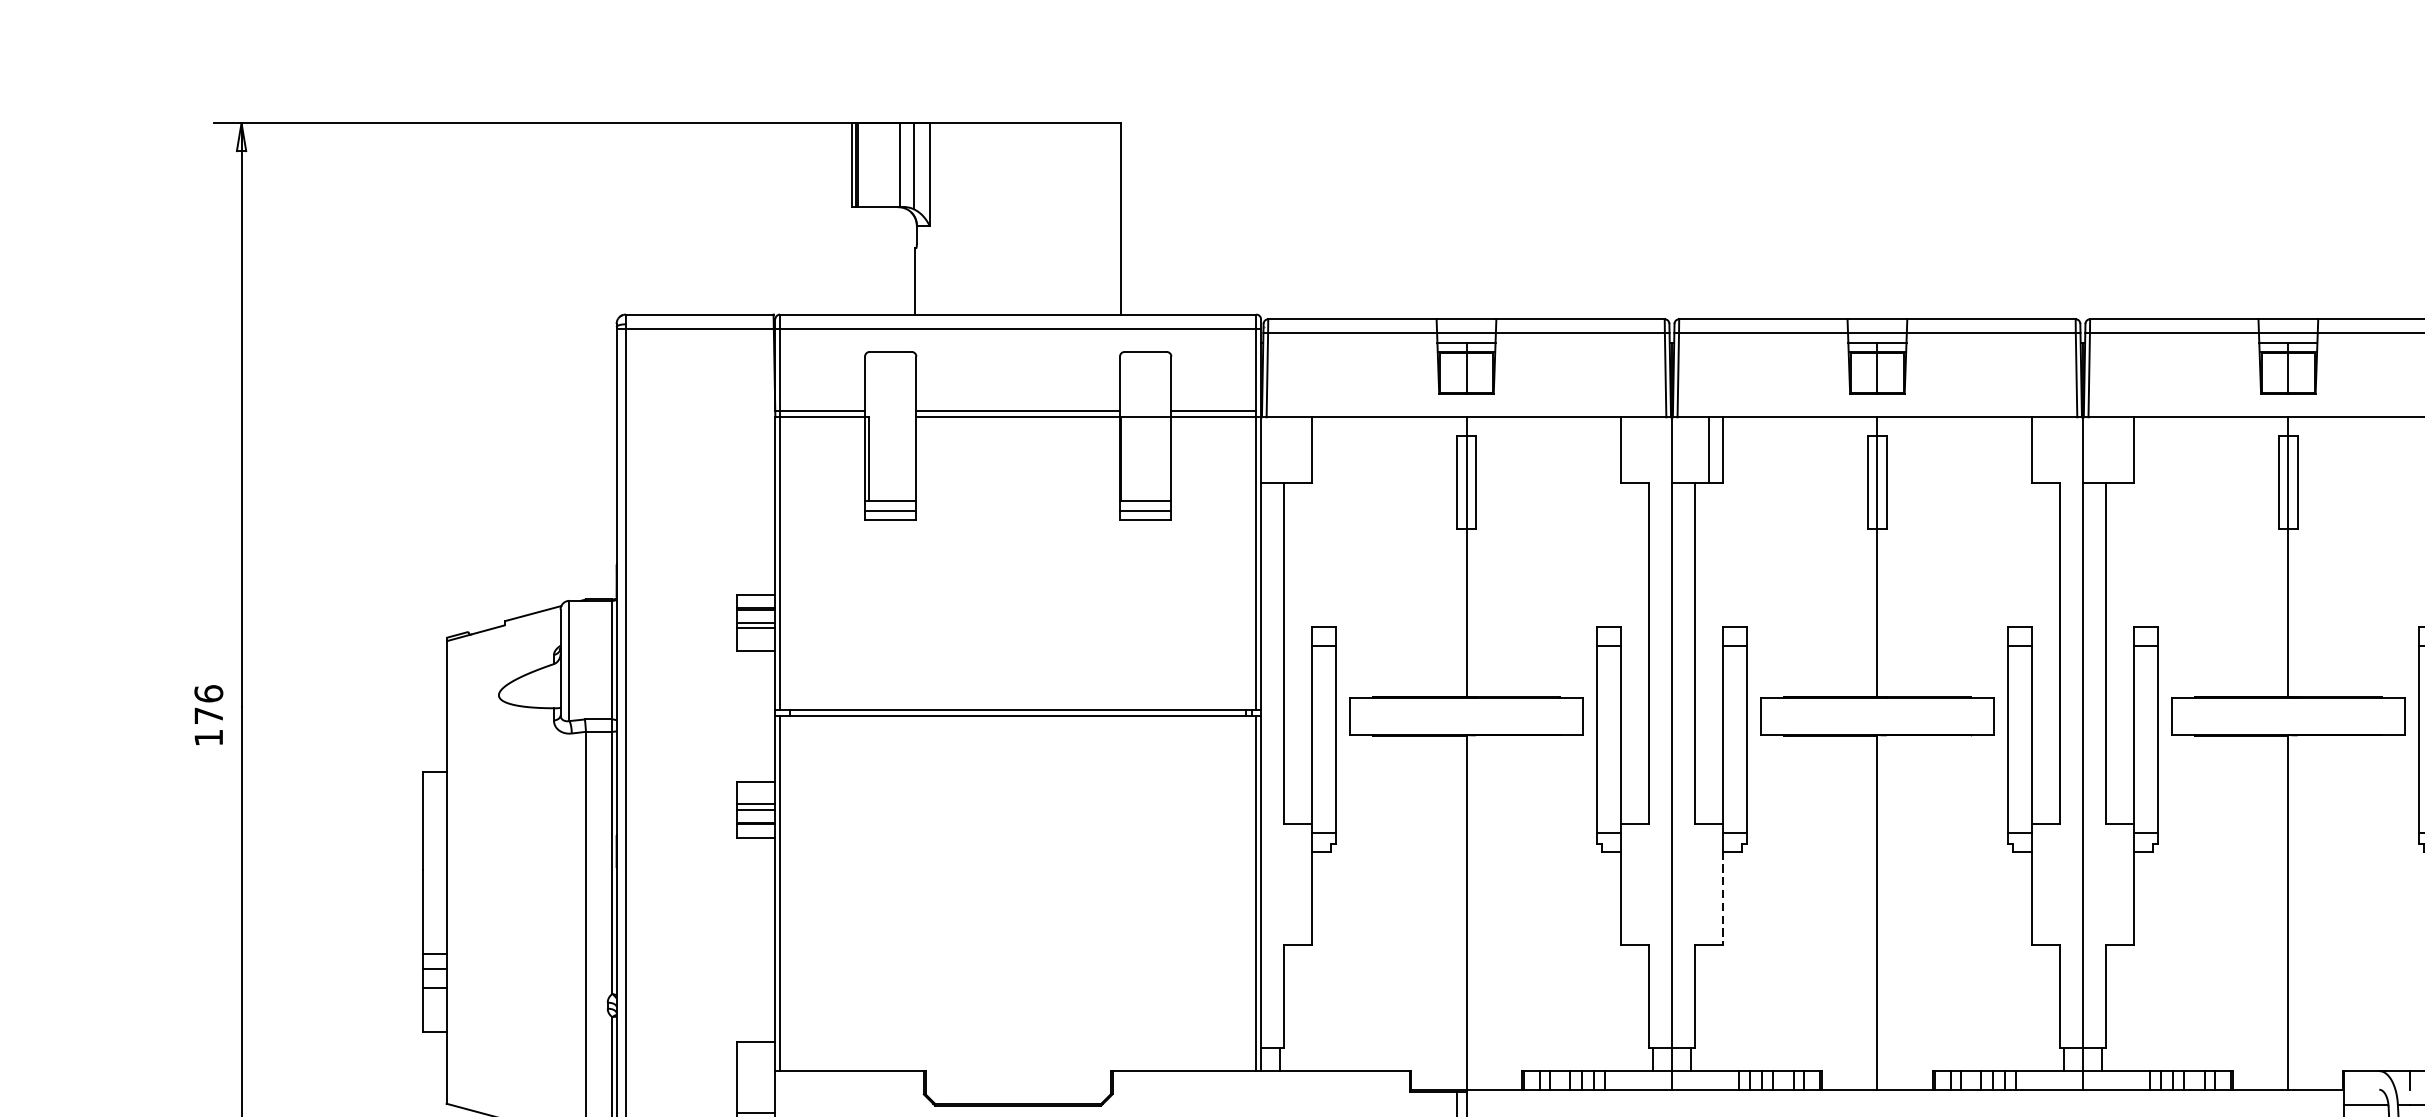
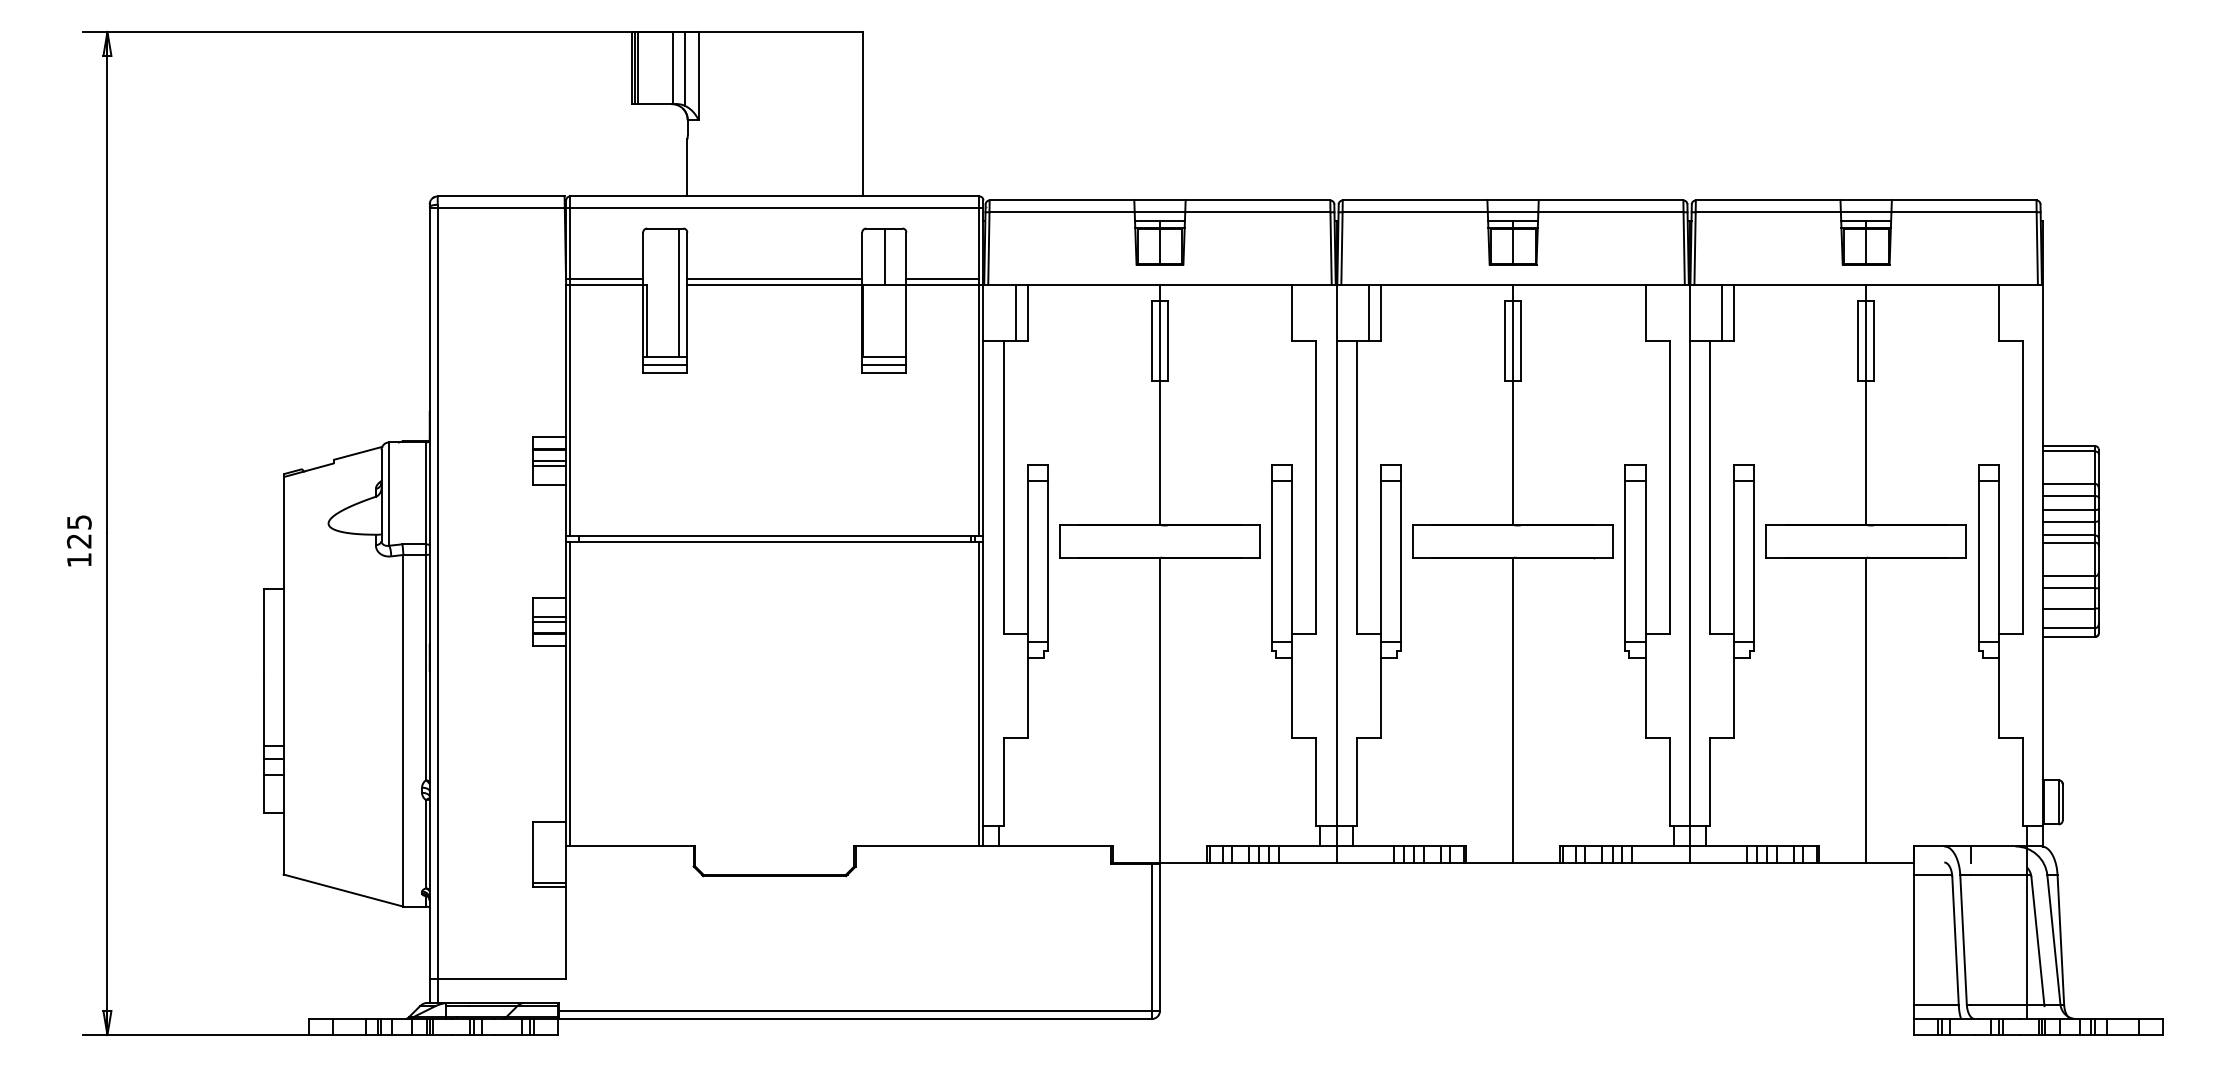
line: (1147, 384) -> (885, 256), added
line: (906, 426) -> (678, 292), added
line: (1298, 449) -> (1015, 312), added
line: (2119, 449) -> (1721, 312), added
text: (209, 704) -> (79, 531), 176 -> 125
line: (1723, 898) -> (1380, 698), dashed -> solid

